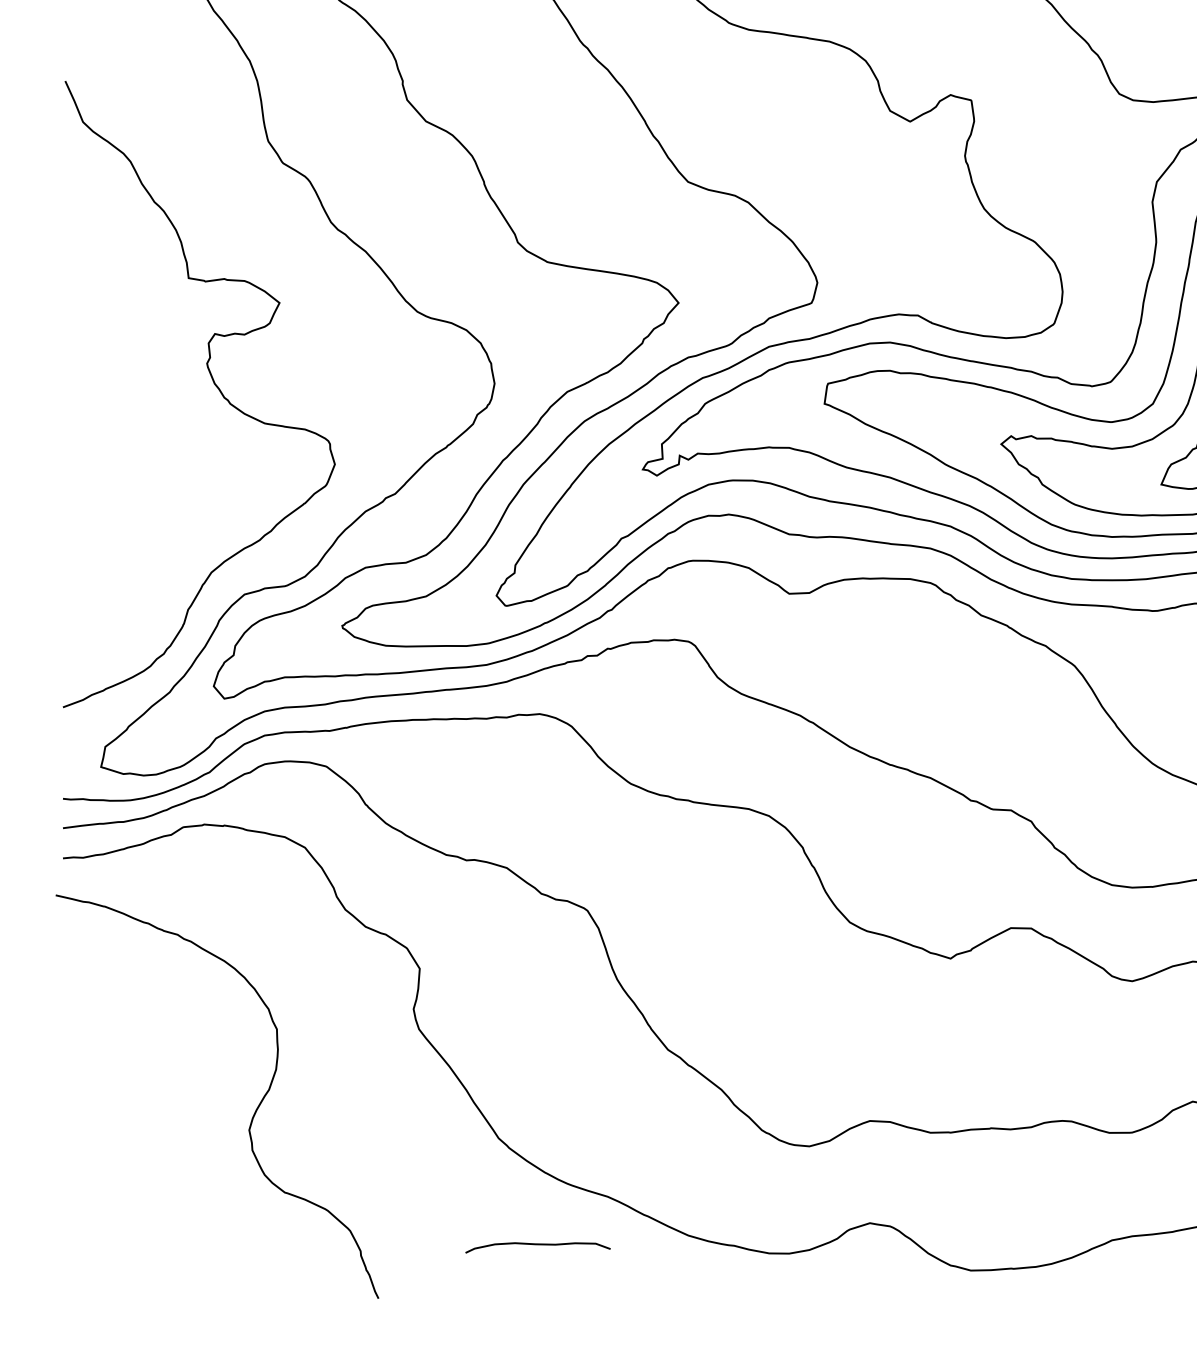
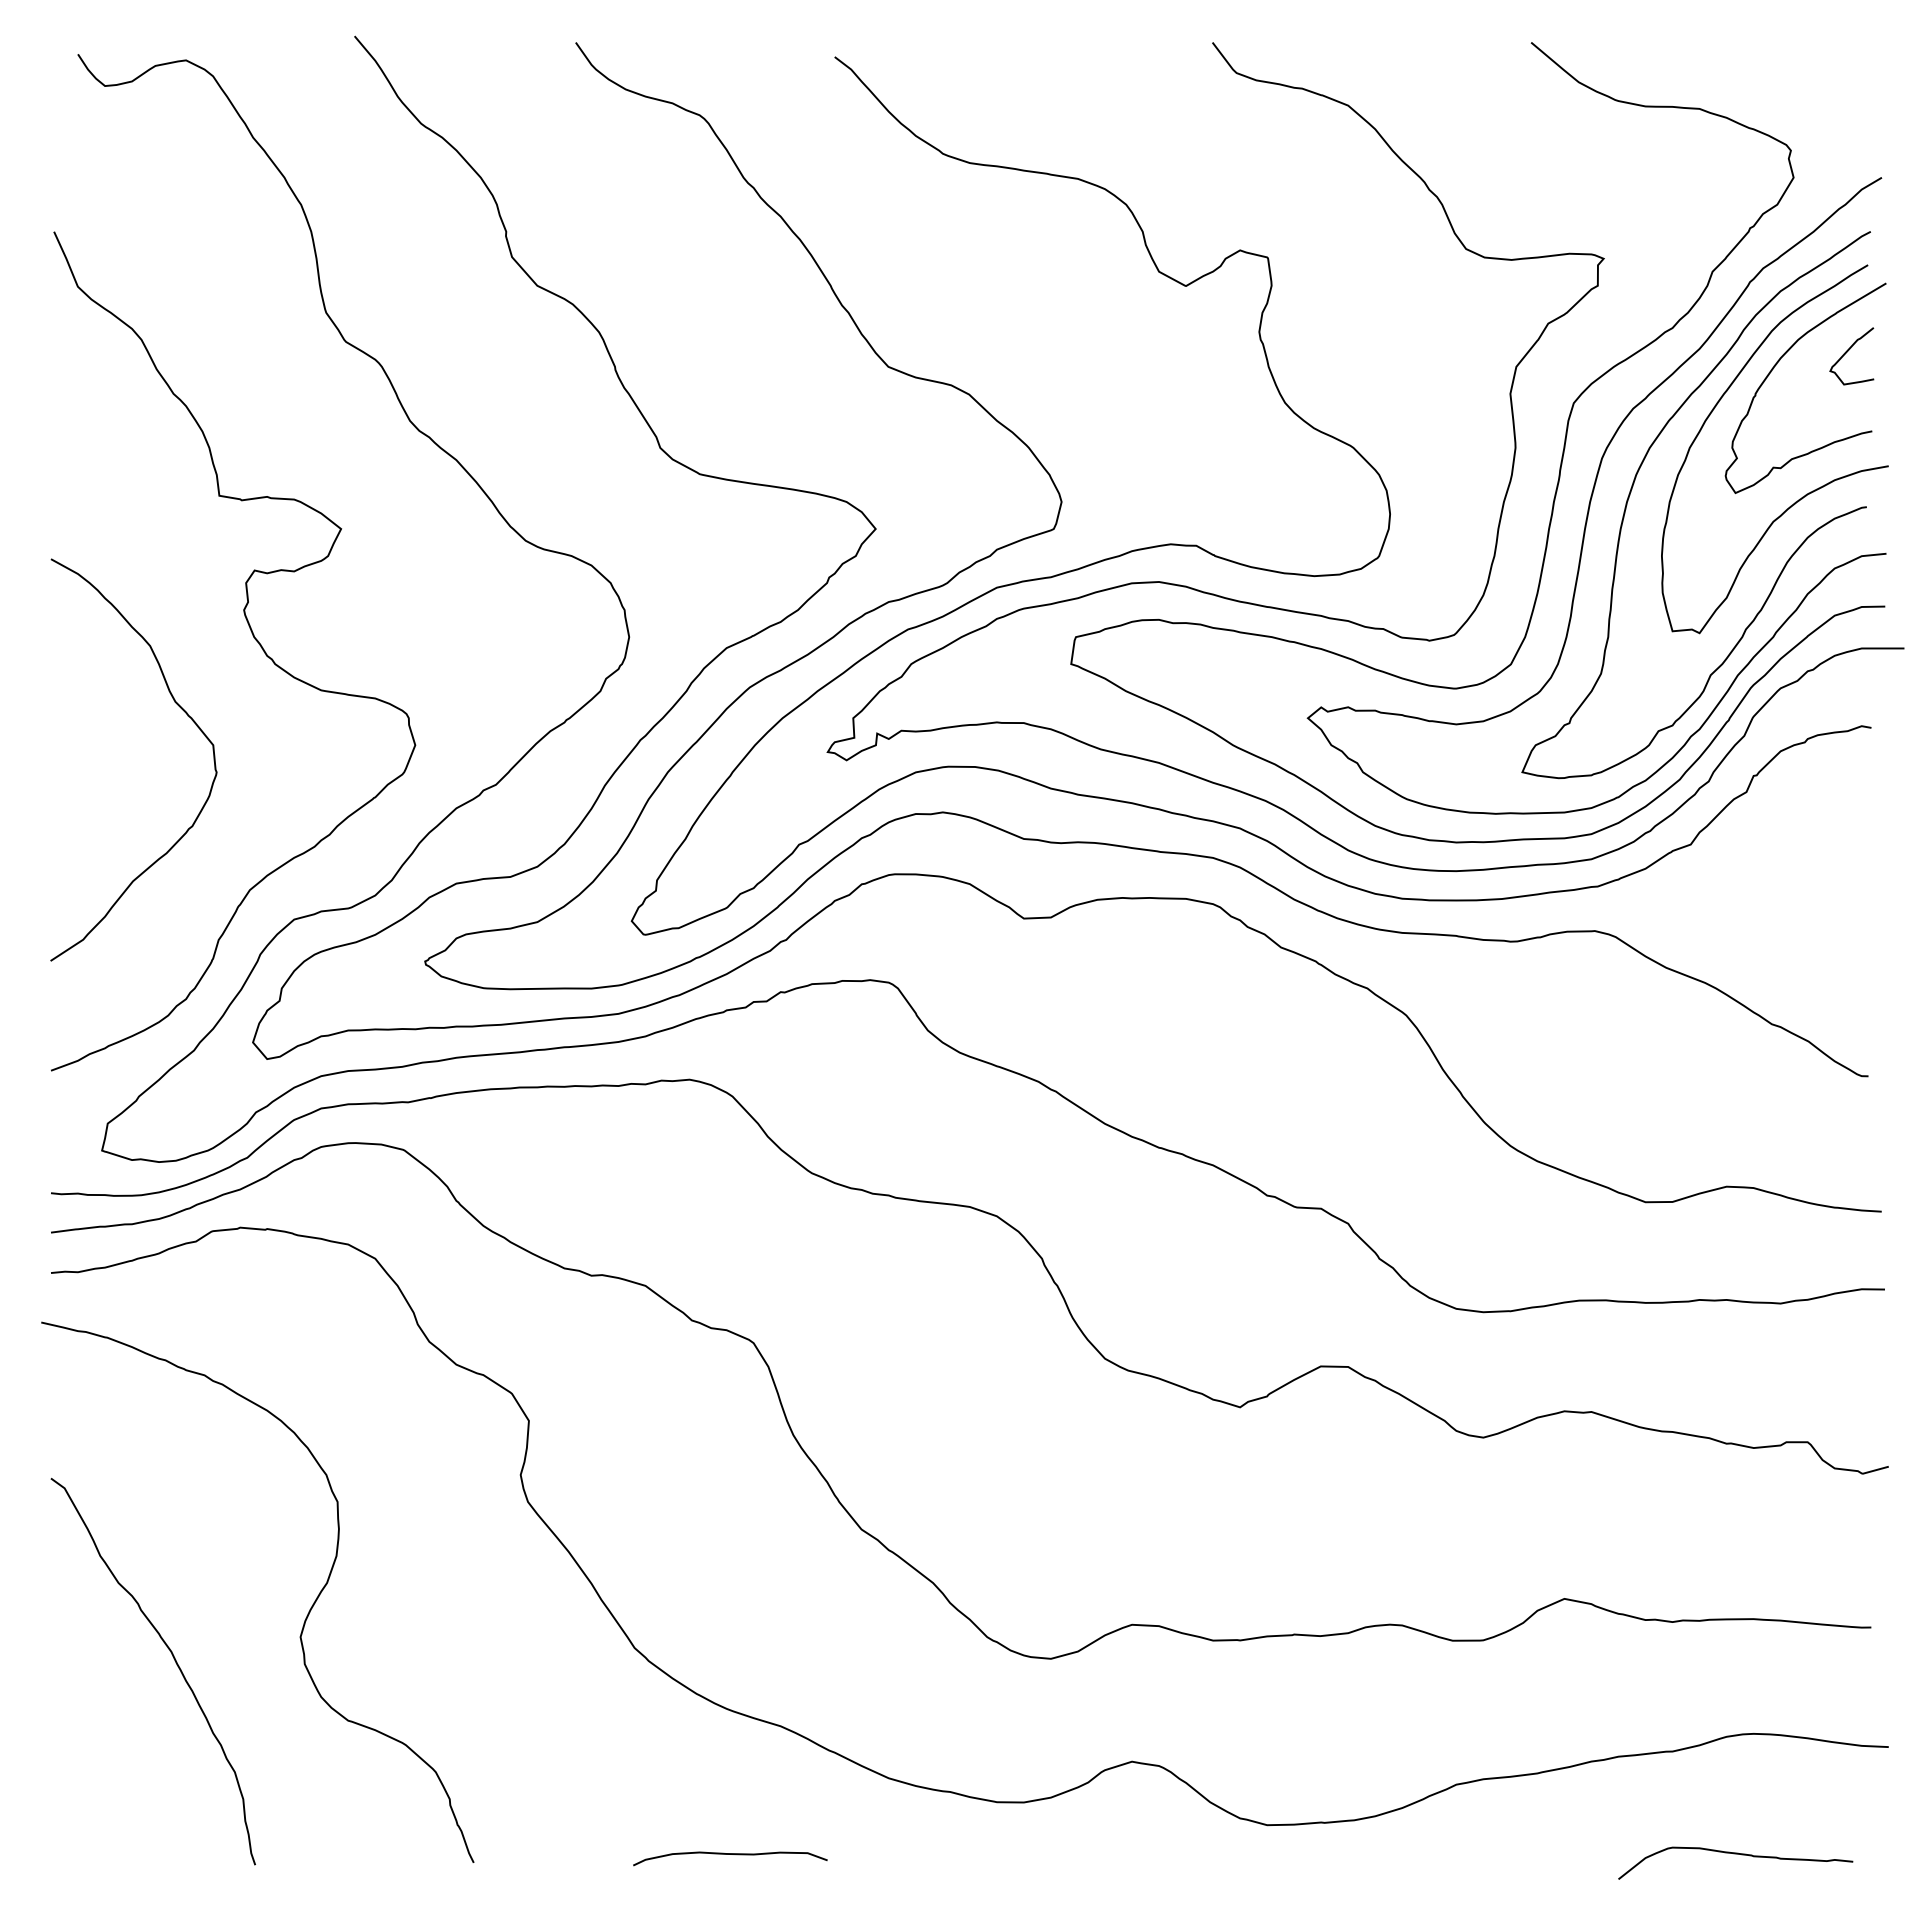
curve: (164, 442) -> (187, 716), added
curve: (155, 1149) -> (175, 1663), added
curve: (538, 1244) -> (730, 1854), moved

